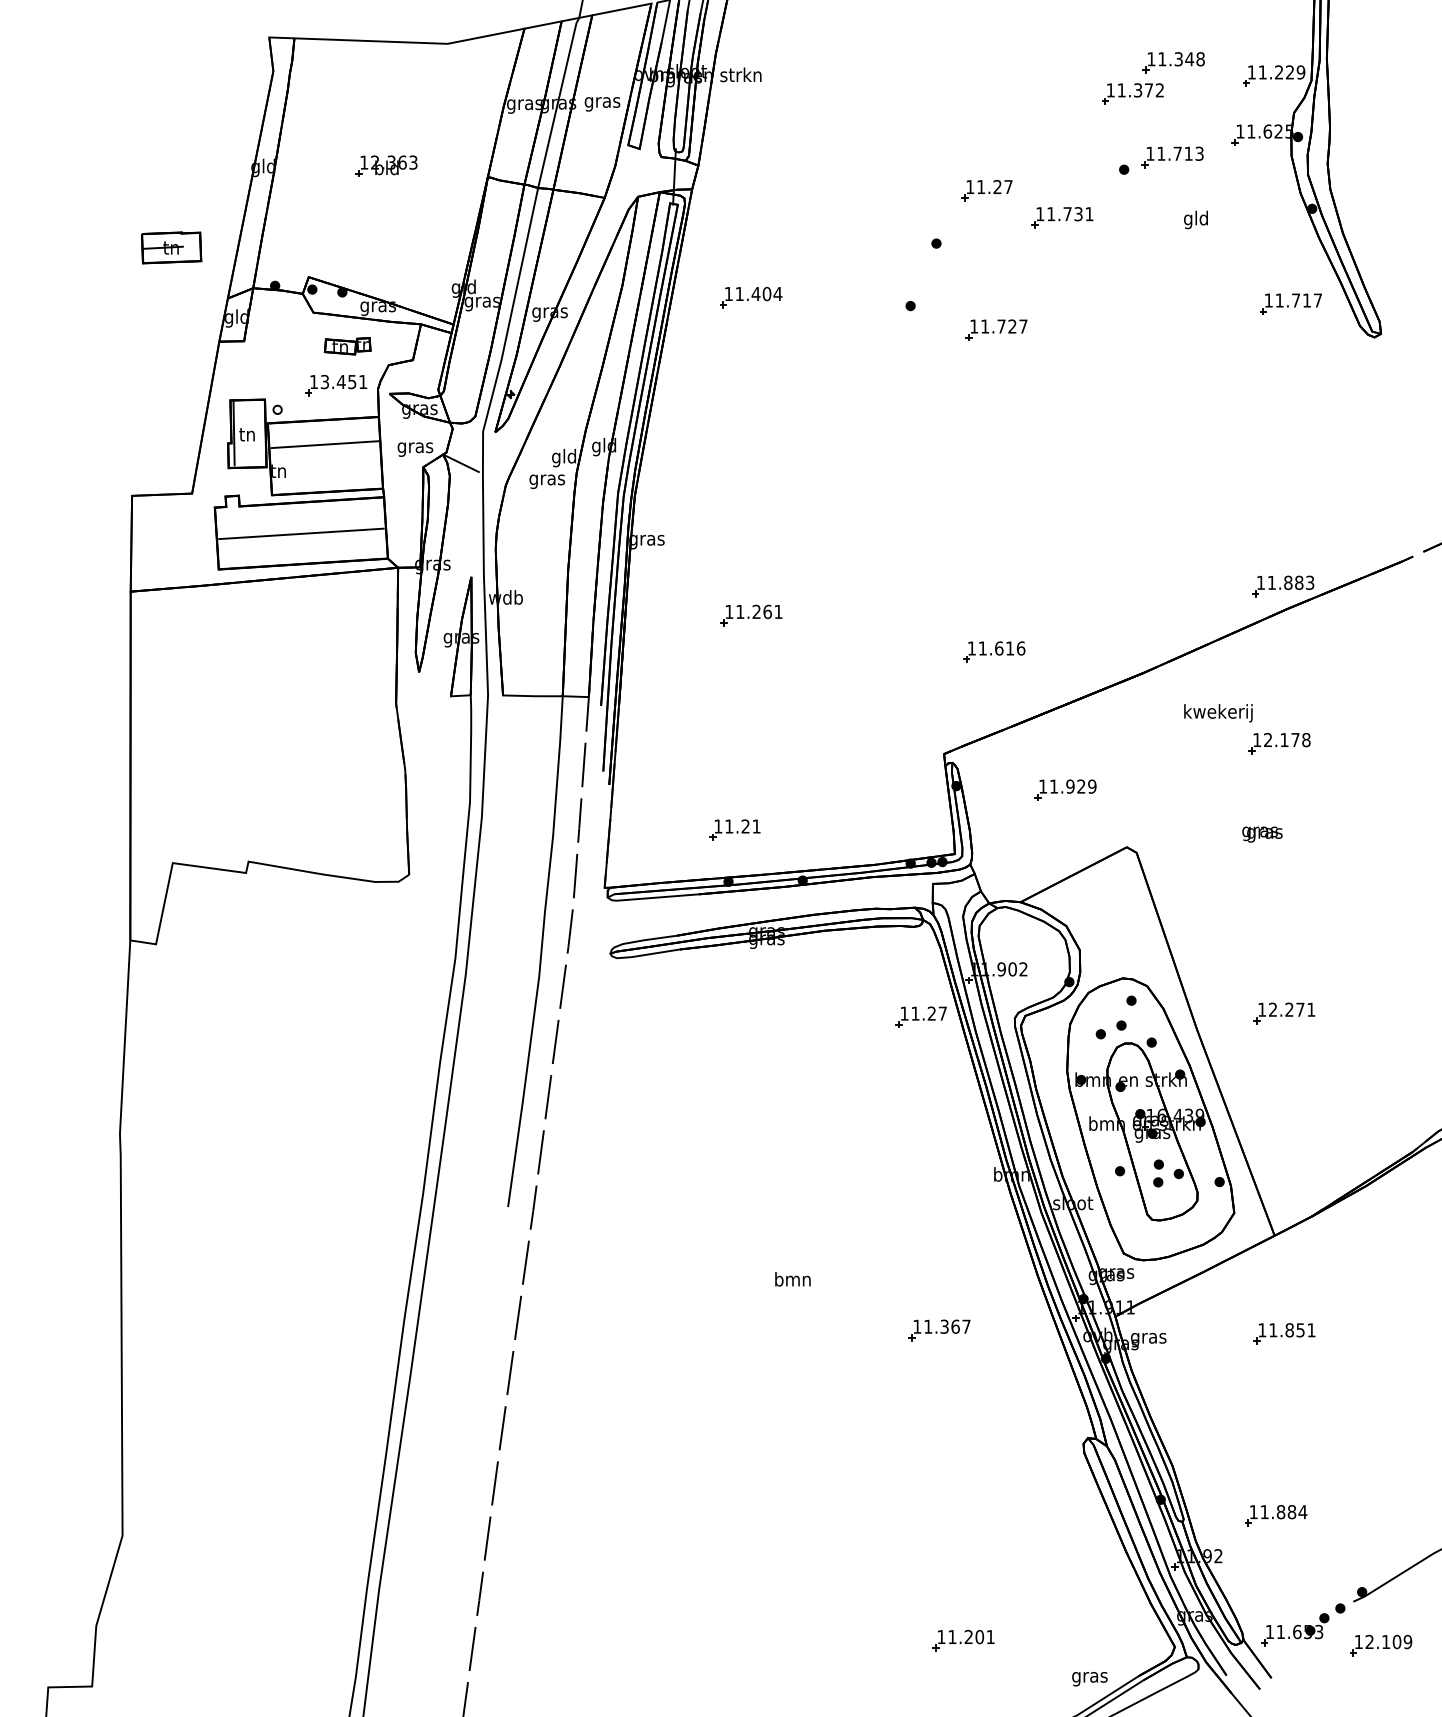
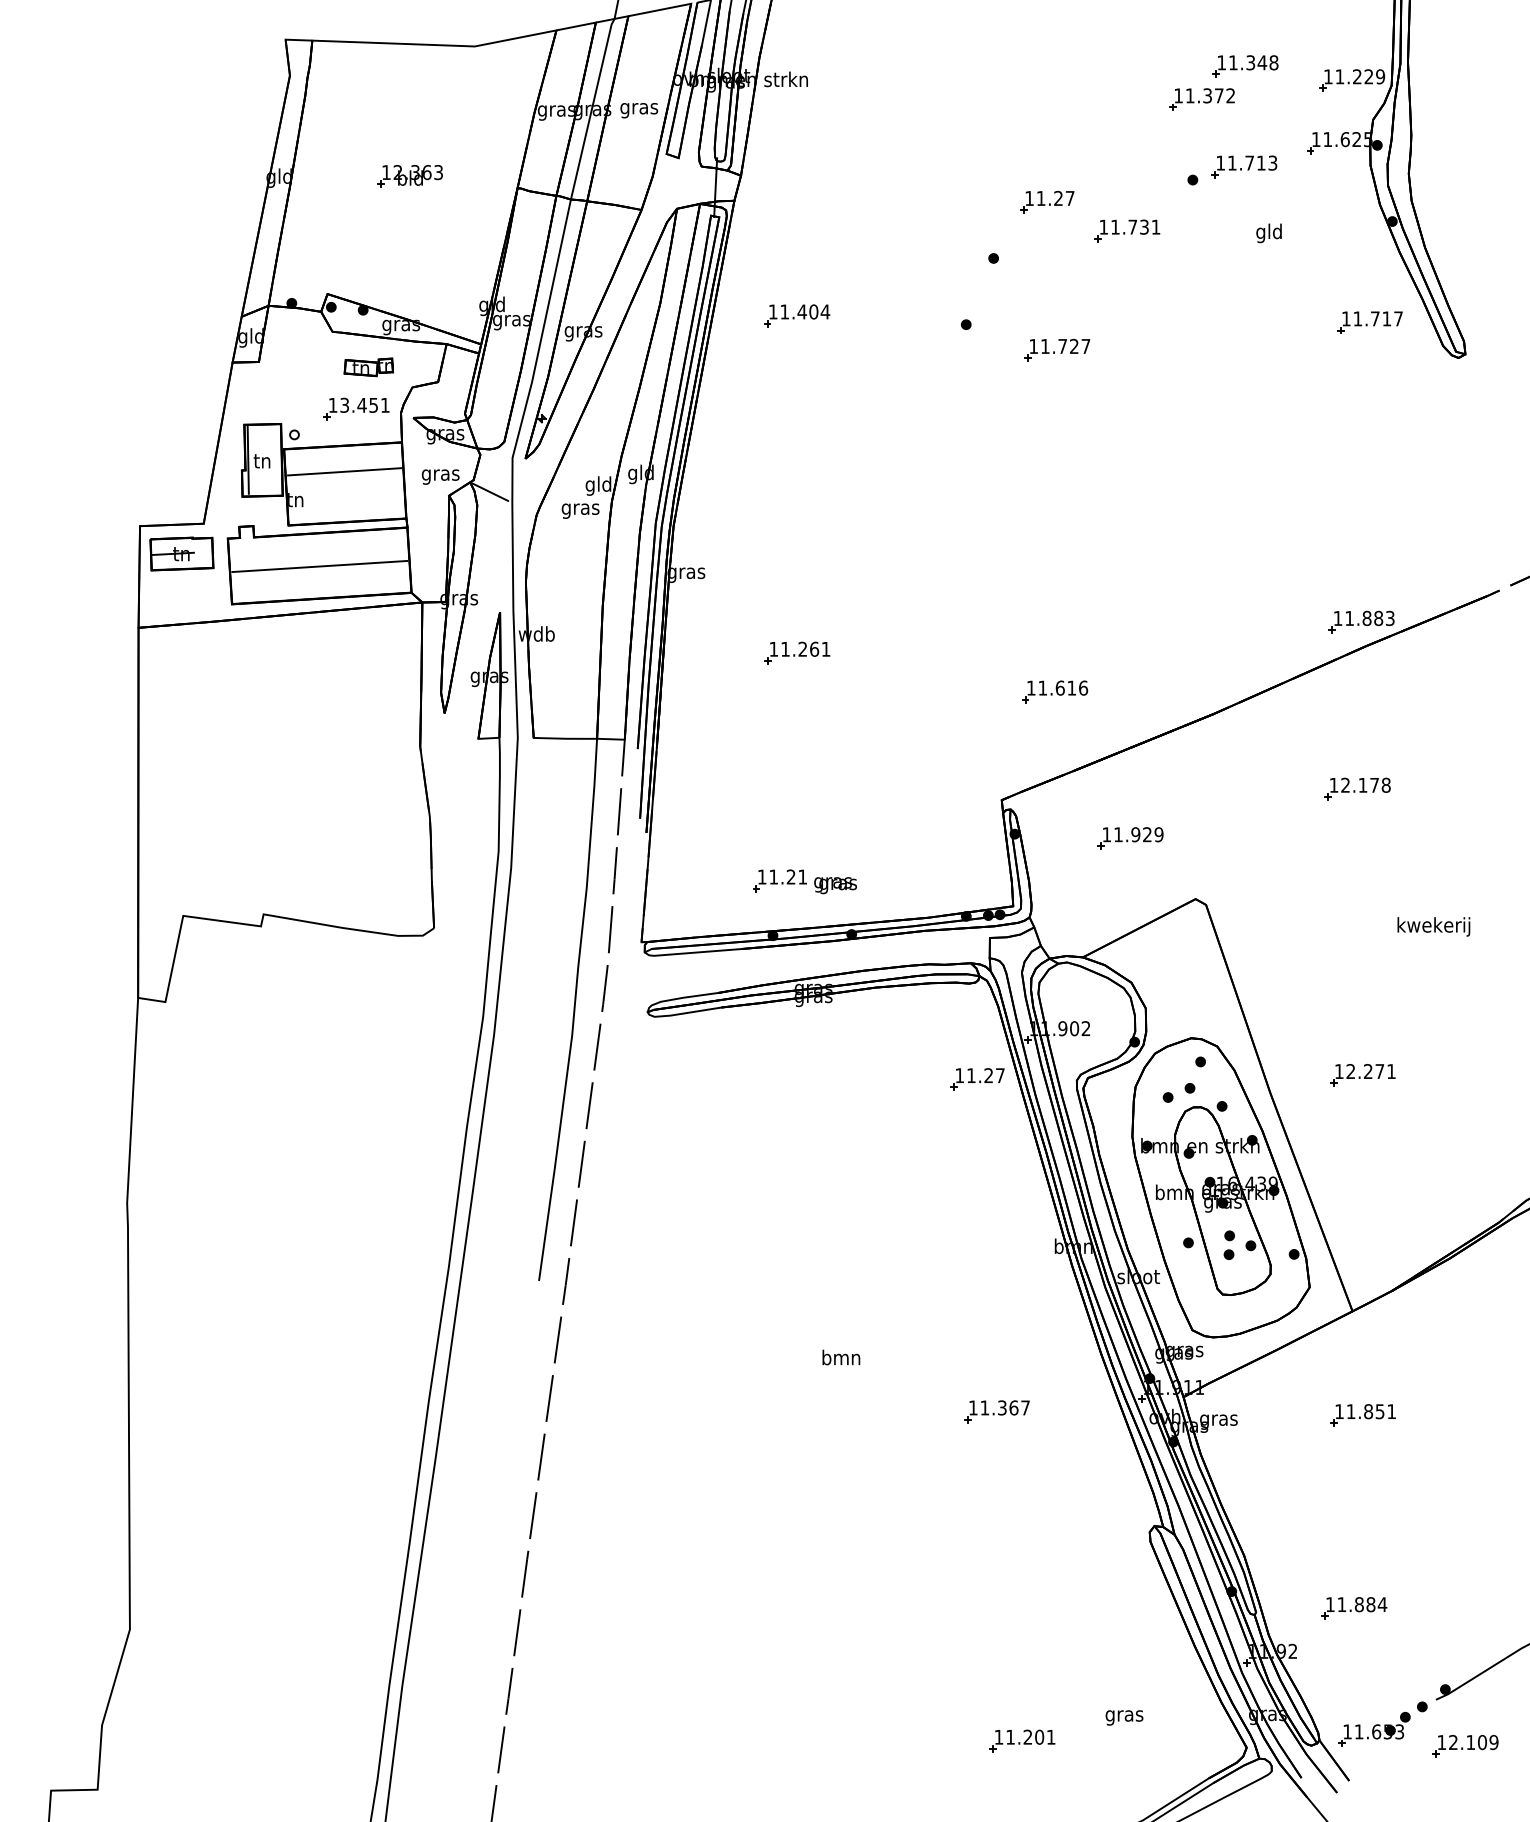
part: (171, 247) -> (181, 553), moved
text: (1218, 712) -> (1433, 926), moved
text: (1262, 834) -> (835, 885), moved
text: (1089, 1678) -> (1124, 1717), moved

